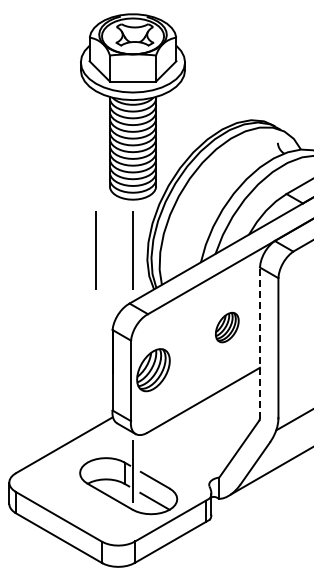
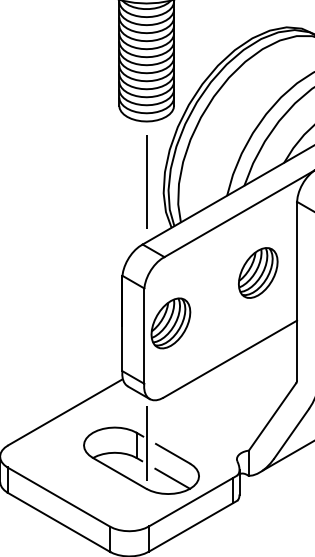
line: (95, 250) -> (102, 181), removed
part: (227, 327) -> (258, 272), size x1.43
line: (259, 343) -> (296, 291), dashed -> solid

